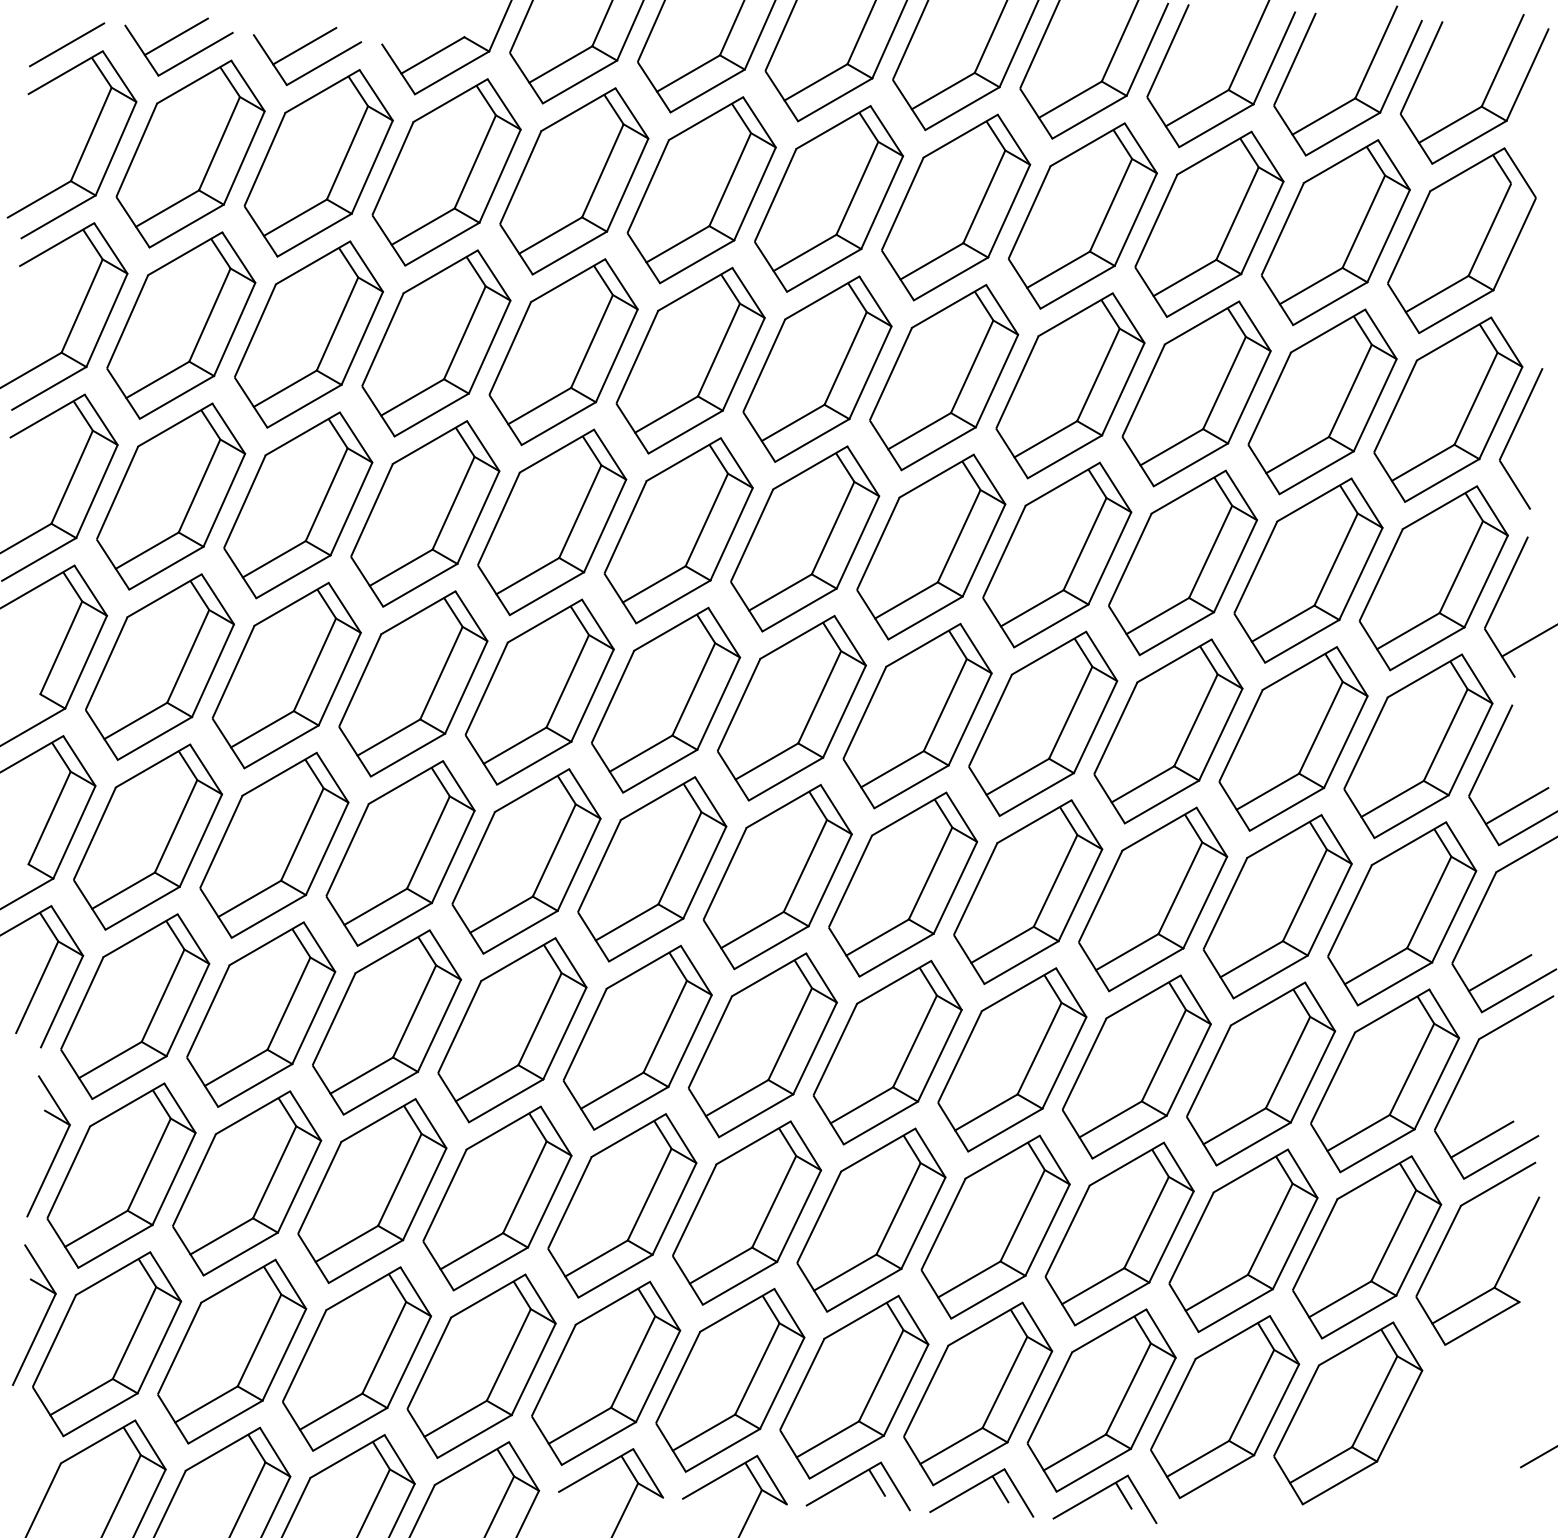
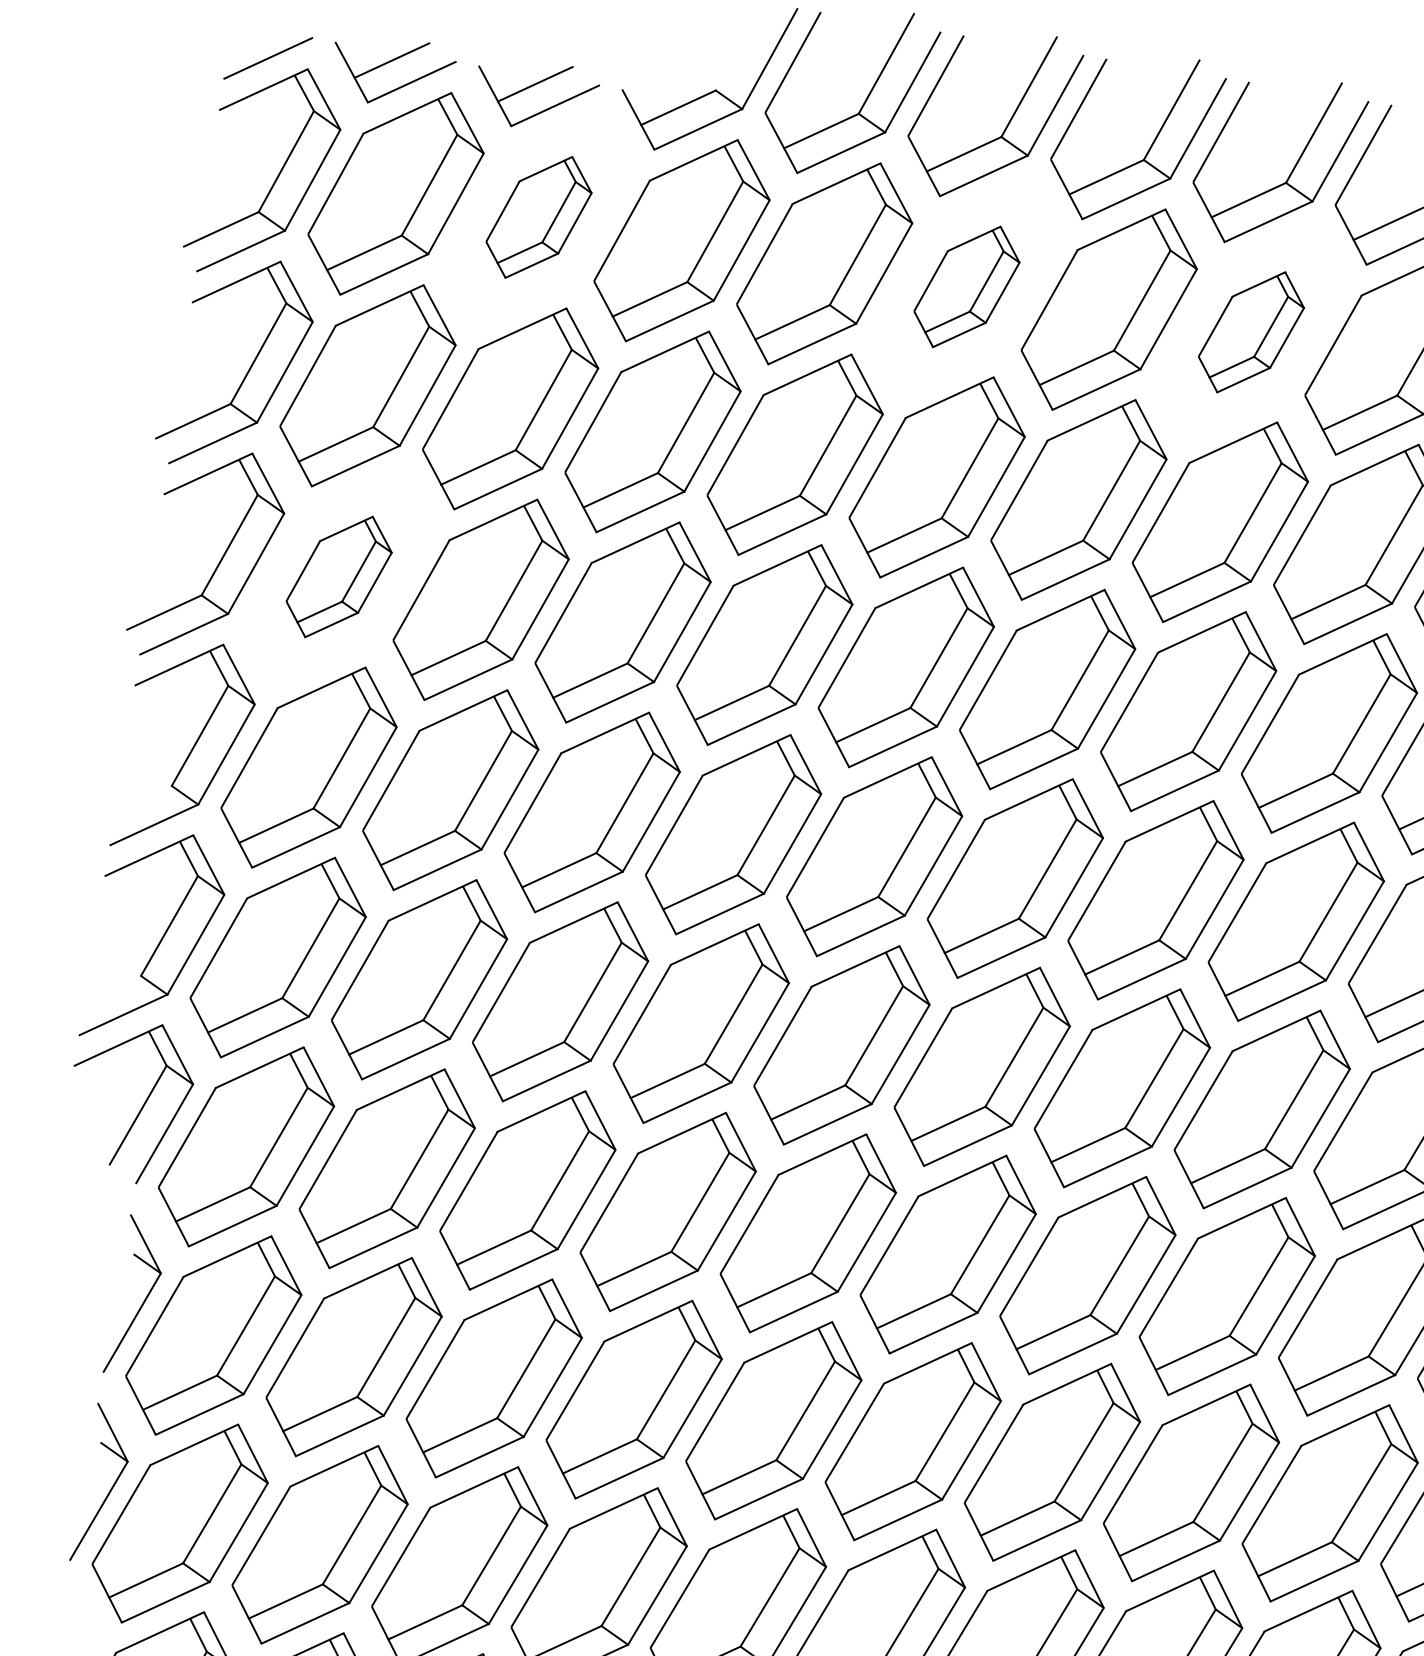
part: (318, 163) -> (538, 217), size x0.6
part: (701, 190) -> (966, 287), size x0.6
part: (956, 207) -> (1251, 332), size x0.6
part: (171, 496) -> (339, 576), size x0.6

